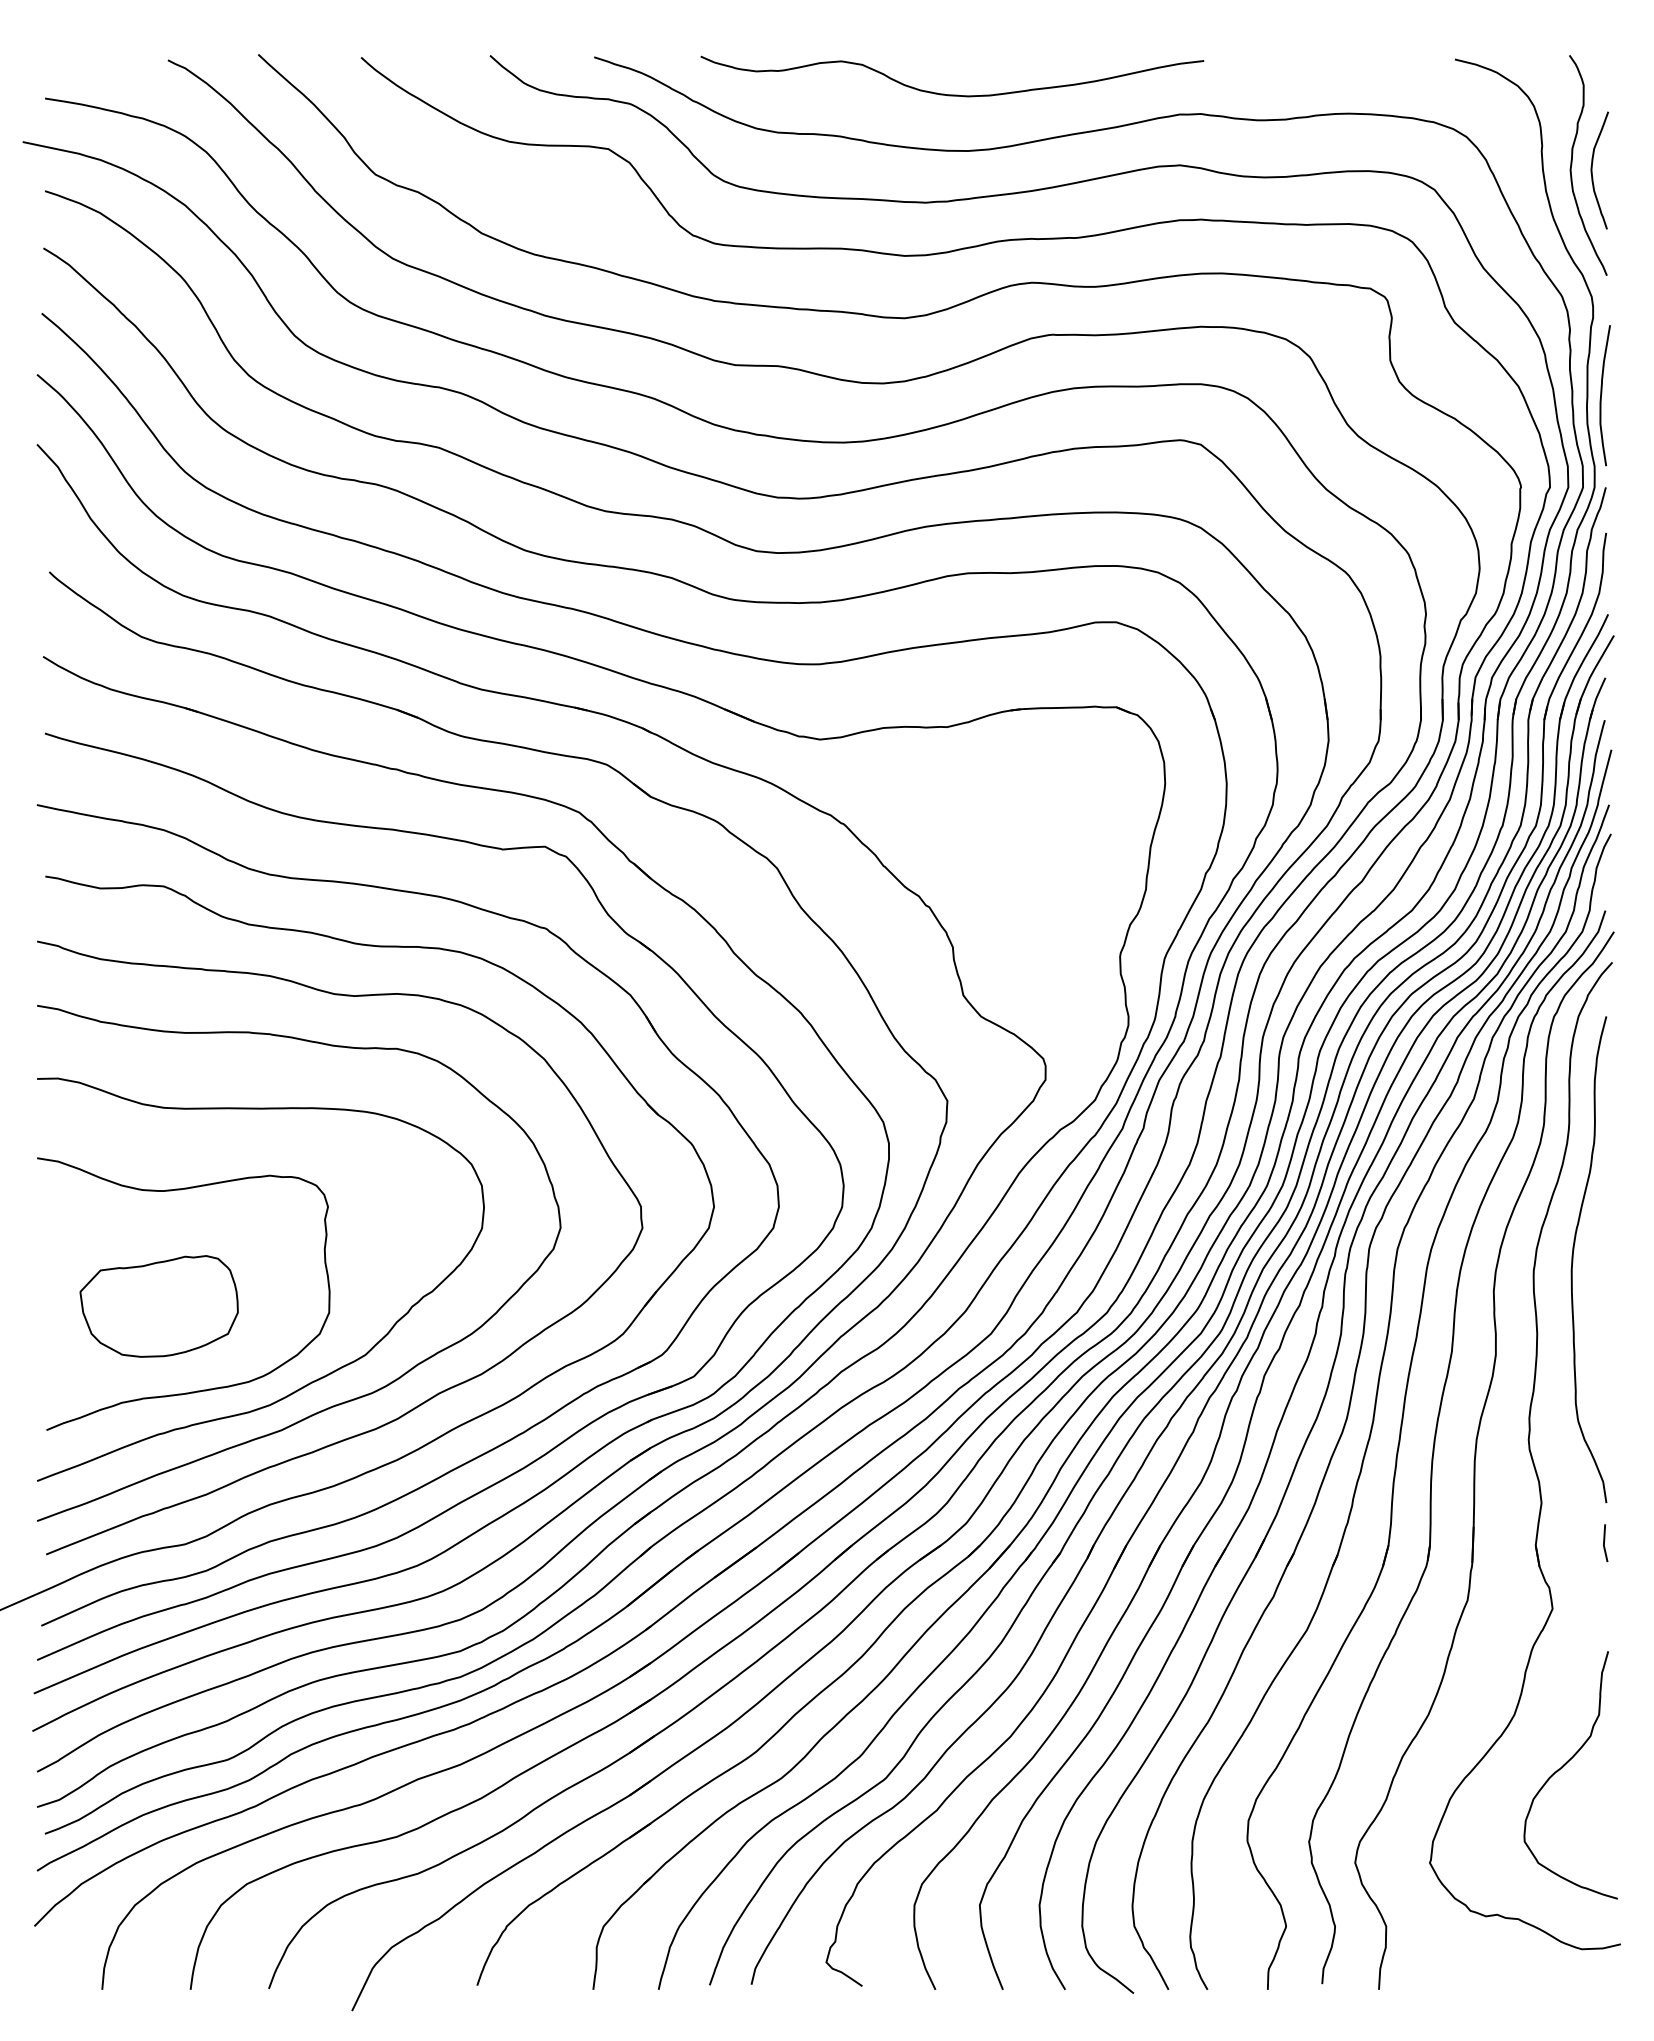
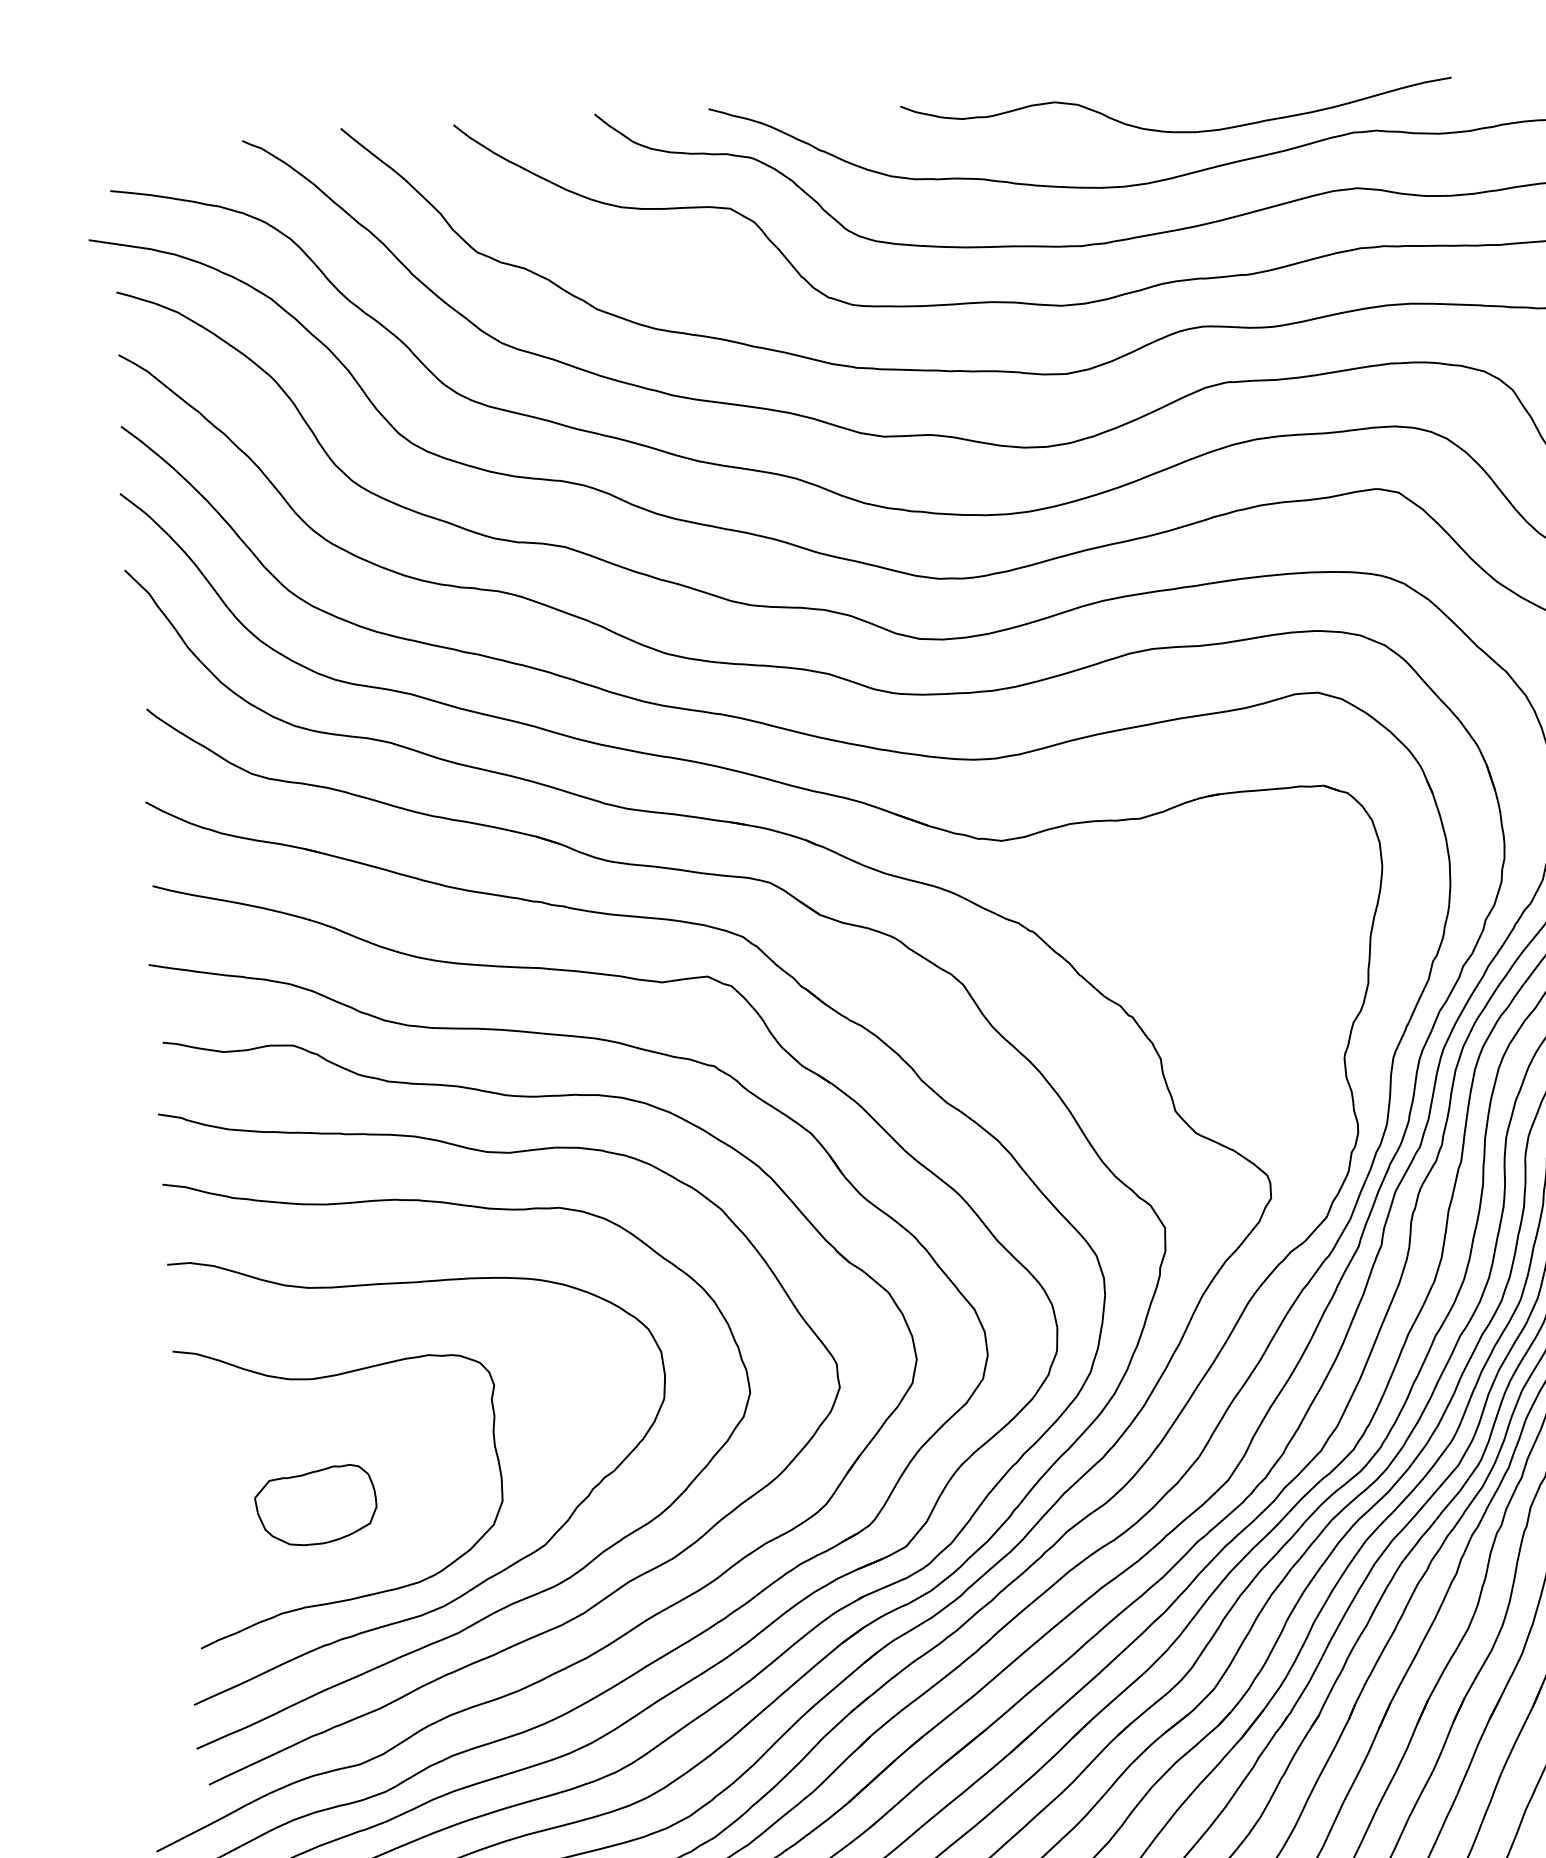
curve: (952, 94) -> (1178, 131), moved
part: (158, 1306) -> (315, 1505), size x0.7

